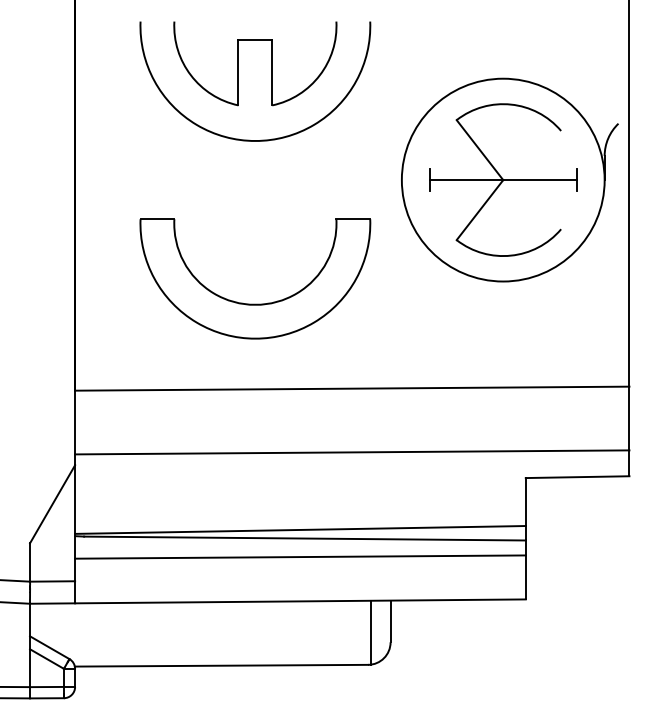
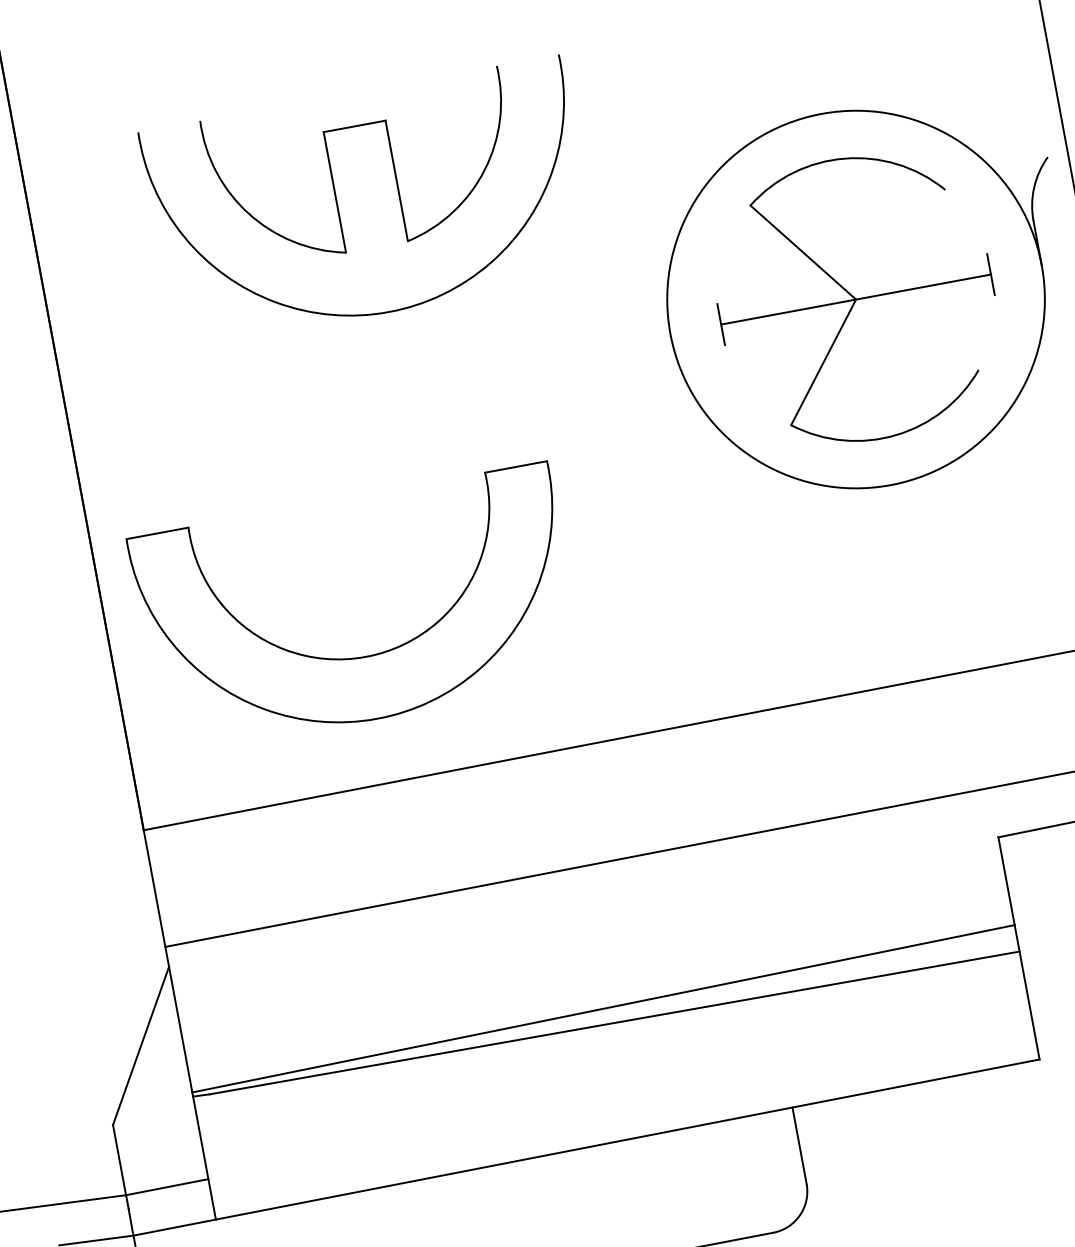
part: (255, 303) -> (365, 654), moved
line: (300, 556) -> (612, 1057), removed
line: (371, 632) -> (768, 1172), removed

